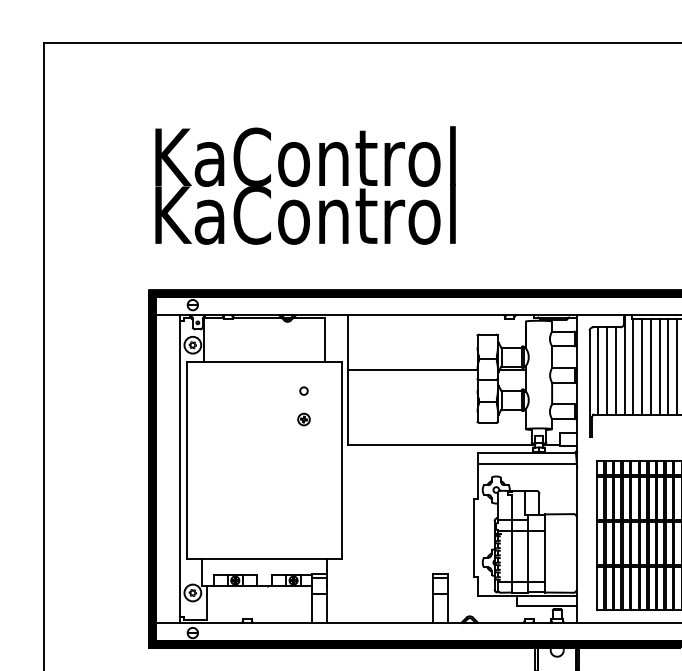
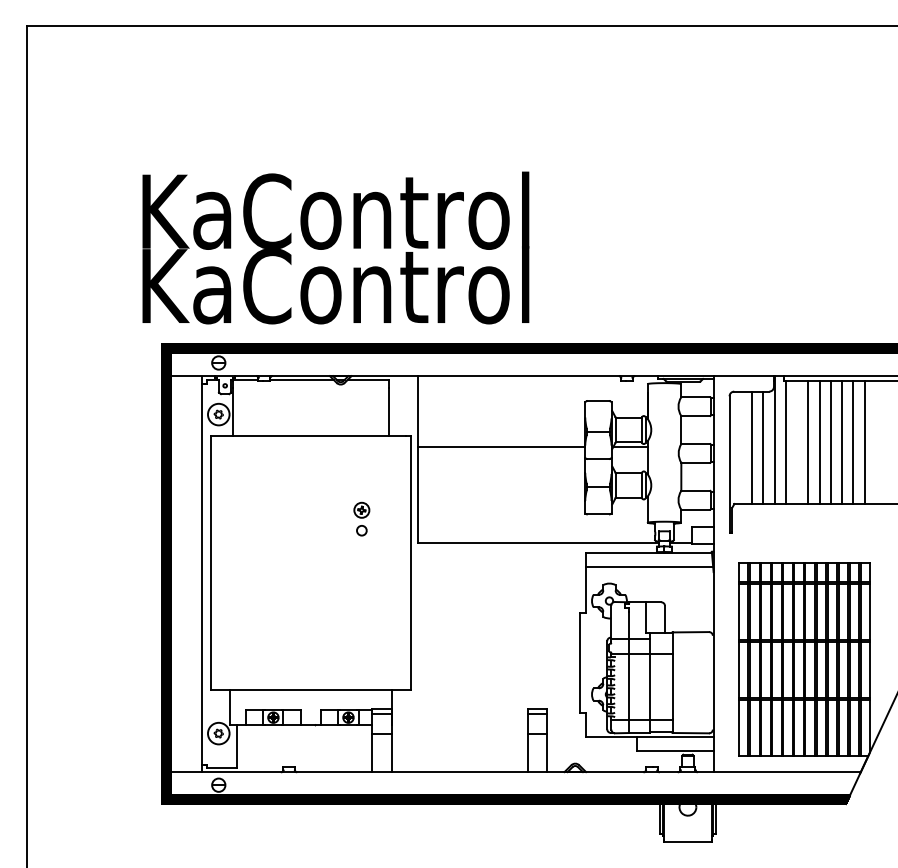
text: (305, 185) -> (335, 247), moved
line: (642, 366) -> (797, 442), removed
line: (598, 370) -> (740, 447), removed
circle: (303, 390) -> (361, 530), moved

